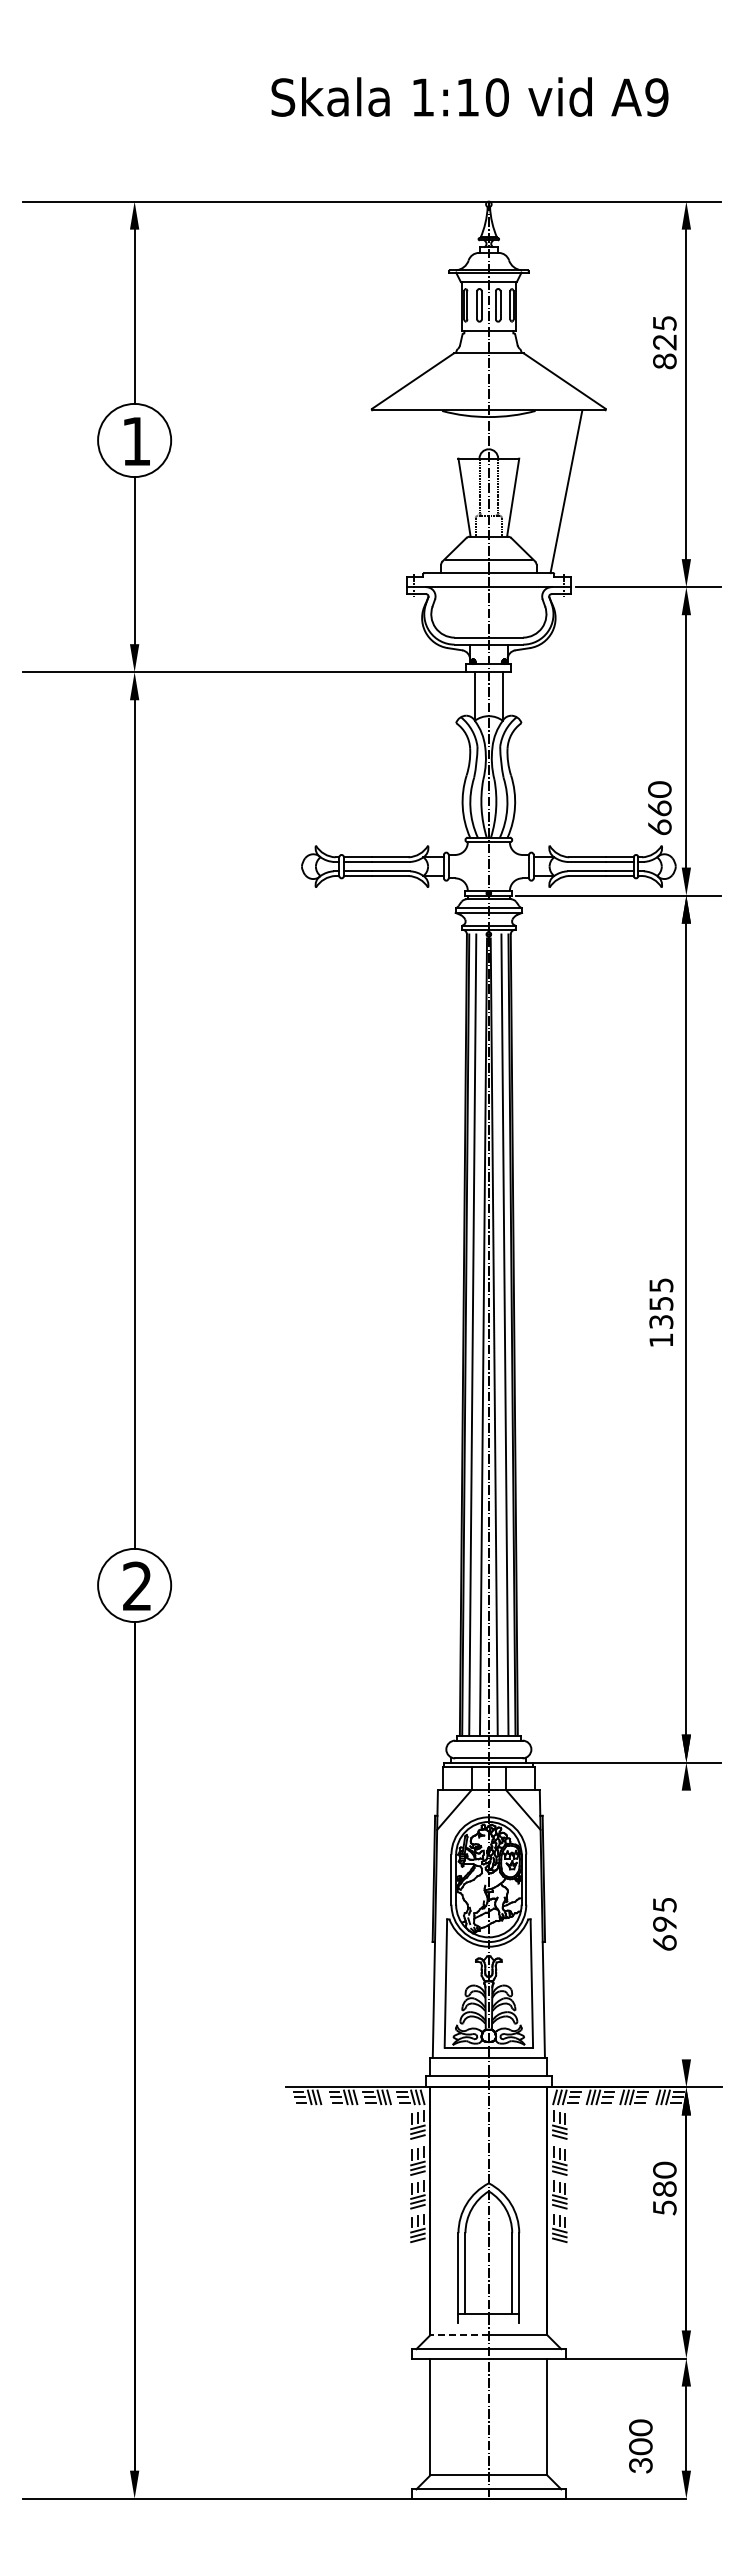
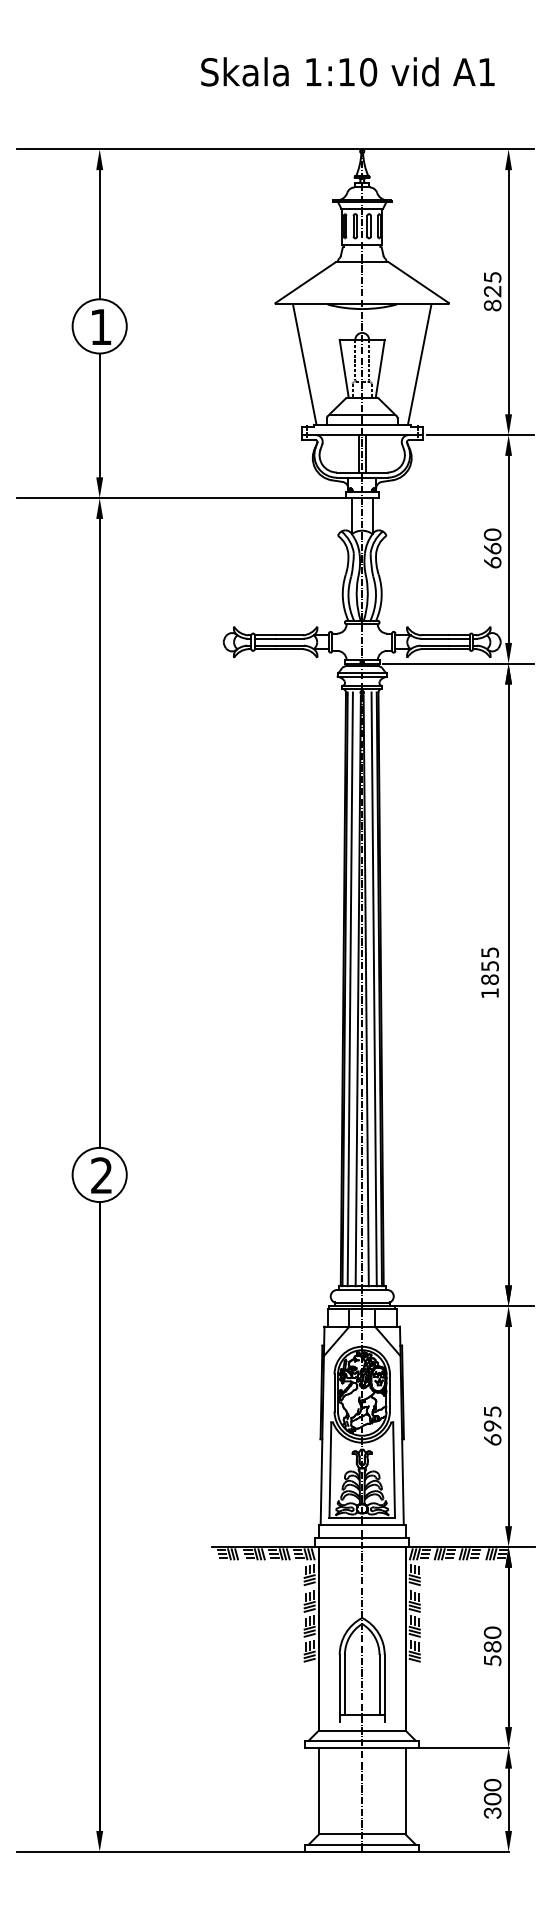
text: (656, 97) -> (486, 72), A9 -> A1
text: (664, 342) -> (492, 291), moved
line: (411, 491) -> (304, 364), added
line: (484, 612) -> (359, 453), added
line: (493, 612) -> (365, 453), added
text: (659, 807) -> (492, 548), moved
text: (661, 1321) -> (490, 979), 1355 -> 1855
line: (686, 1924) -> (508, 1426), added
text: (664, 2188) -> (492, 1646), moved
line: (459, 2335) -> (340, 1730), dashed -> solid
text: (640, 2446) -> (492, 1798), moved

